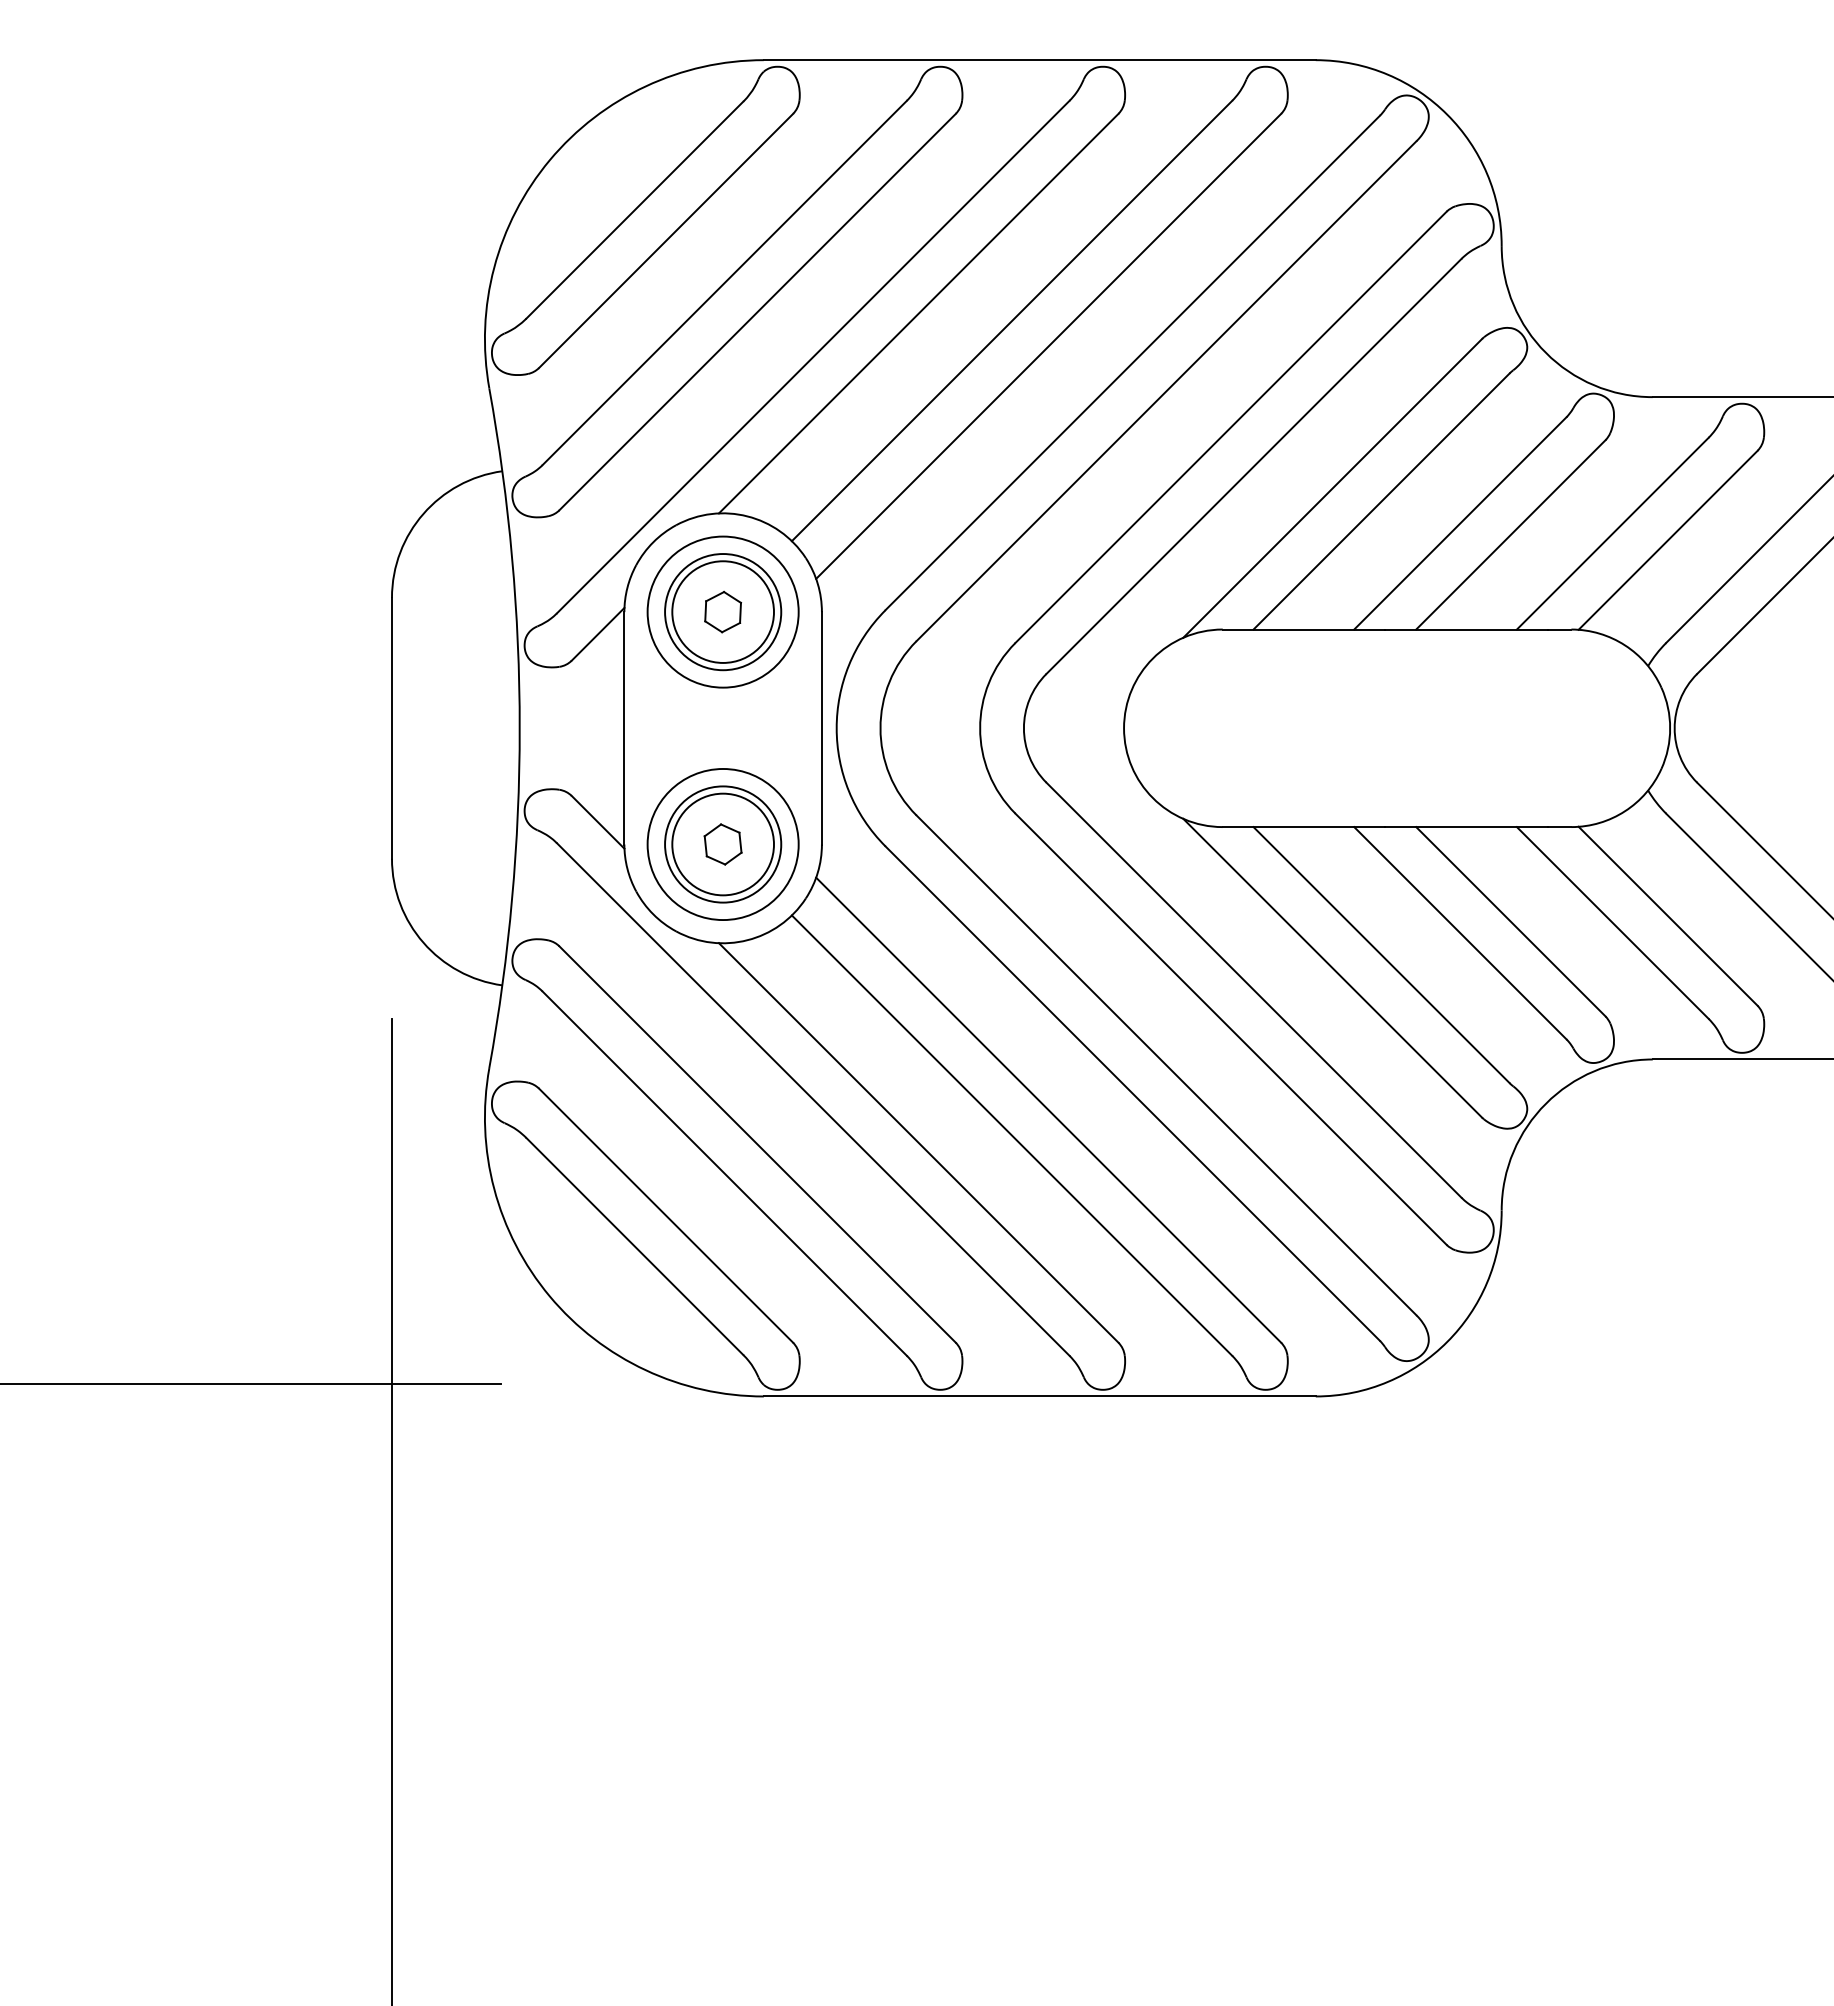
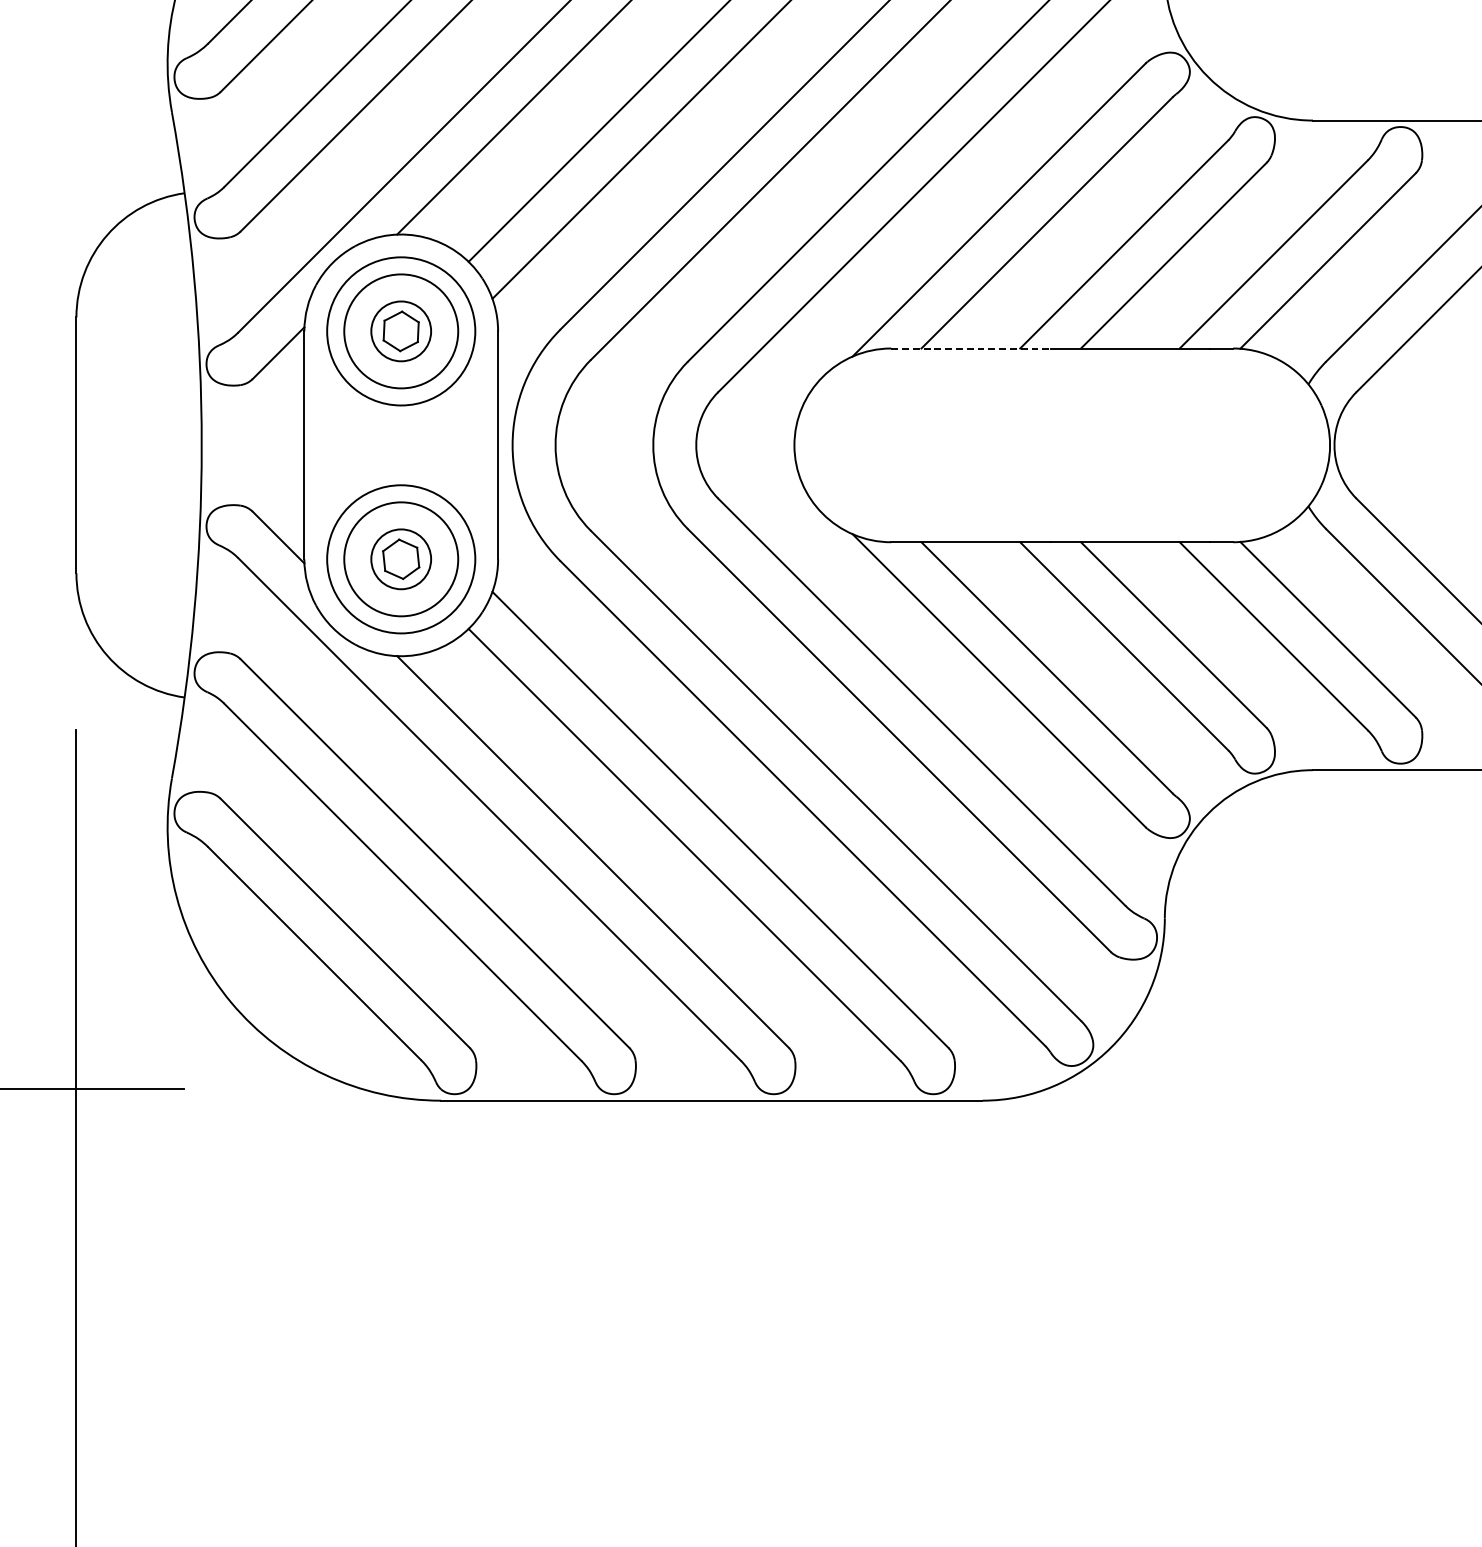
circle: (722, 611) -> (400, 330), size x0.6
line: (1304, 629) -> (971, 348), solid -> dashed
circle: (722, 844) -> (400, 559), size x0.6

